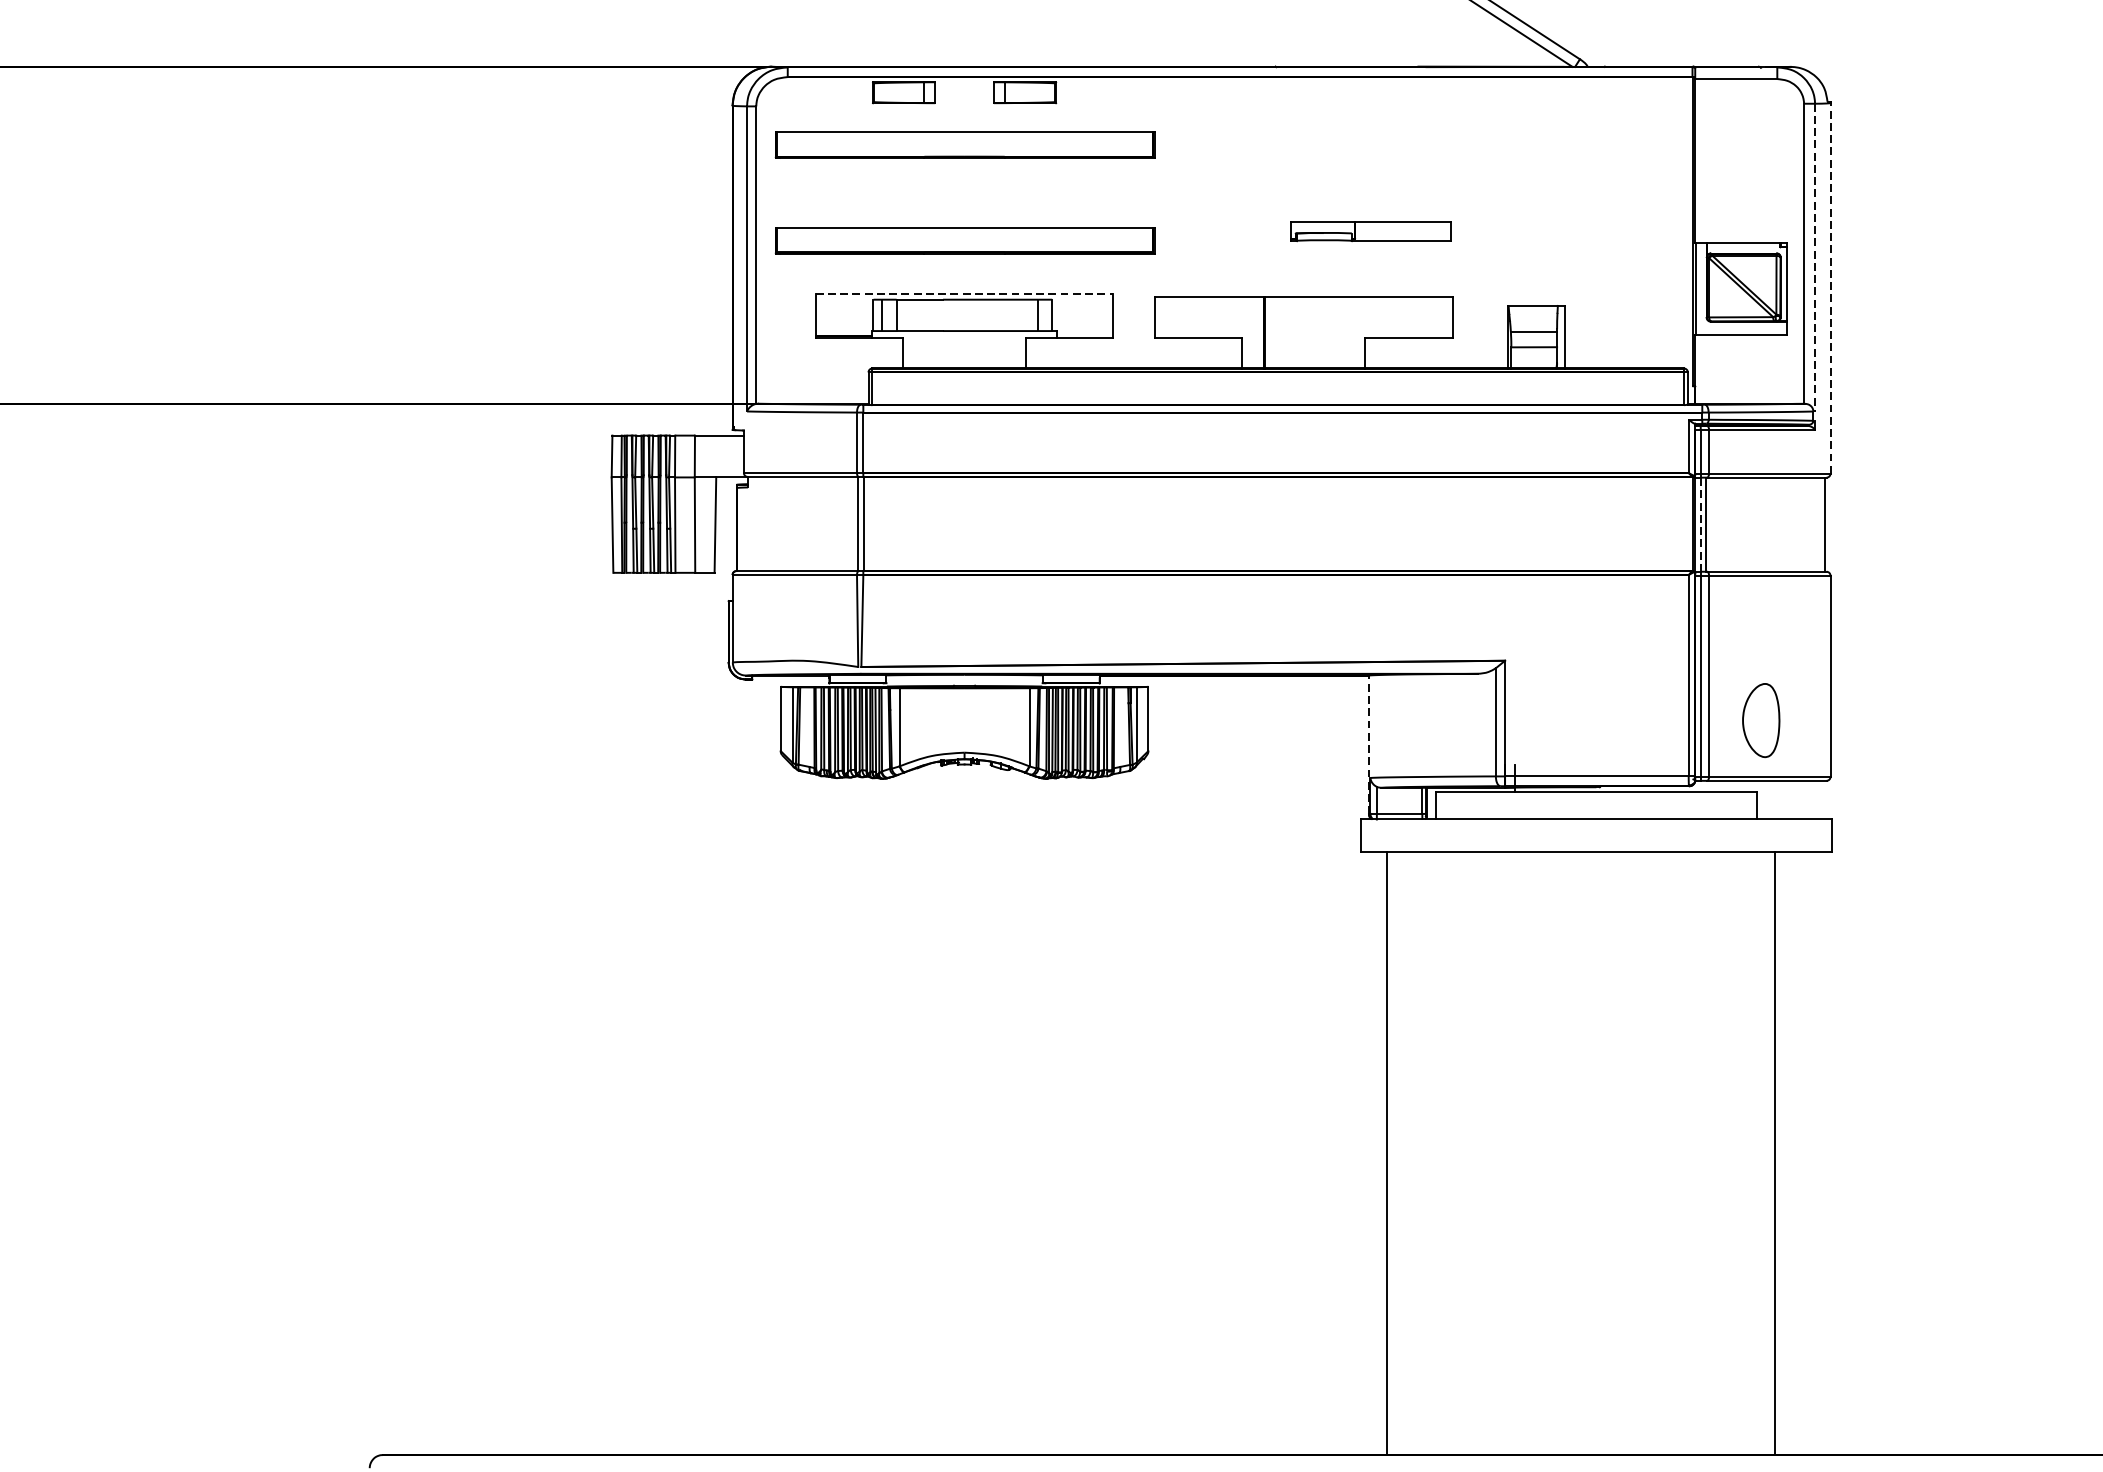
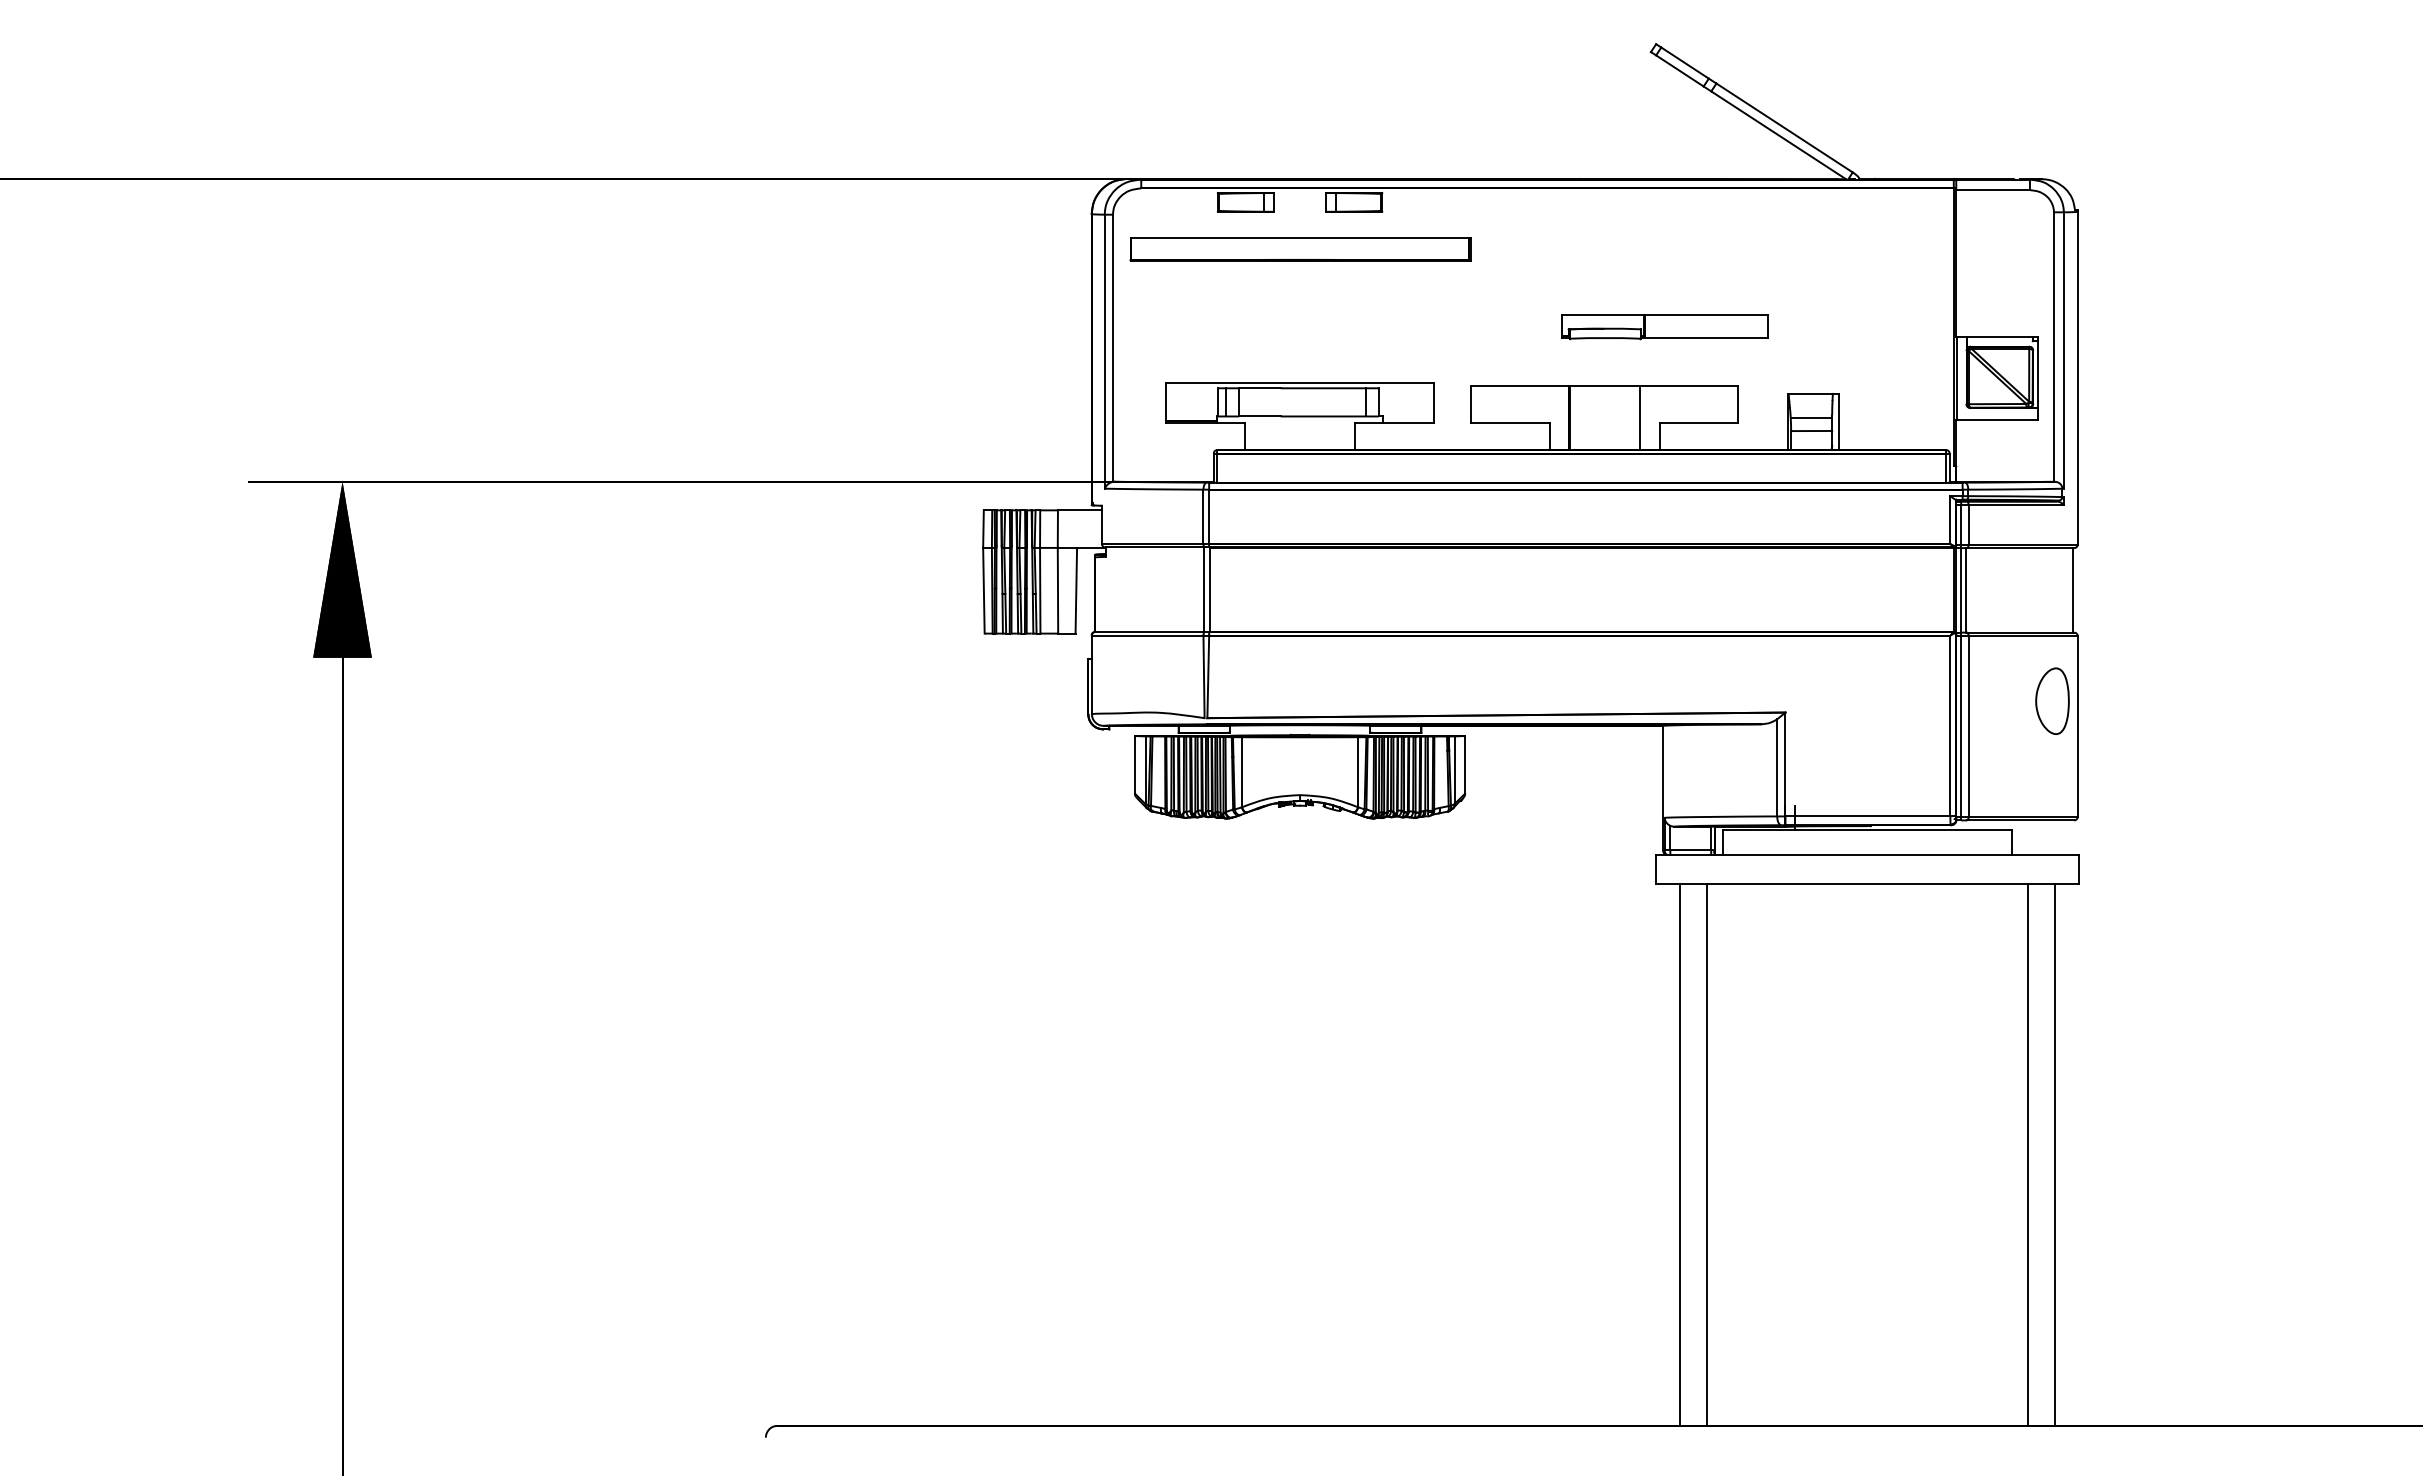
part: (1370, 231) -> (1664, 327), size x1.43
part: (965, 240) -> (1300, 335), removed
line: (1814, 258) -> (2063, 351), dashed -> solid
line: (1830, 287) -> (2077, 377), dashed -> solid
line: (965, 294) -> (1300, 383), dashed -> solid
line: (1343, 332) -> (1640, 417), added
line: (1701, 523) -> (1961, 589), dashed -> solid
part: (1761, 719) -> (2052, 700), moved
line: (1369, 744) -> (1663, 787), dashed -> solid
line: (1417, 1152) -> (1706, 1154), added
line: (1805, 1152) -> (2055, 1154), added

